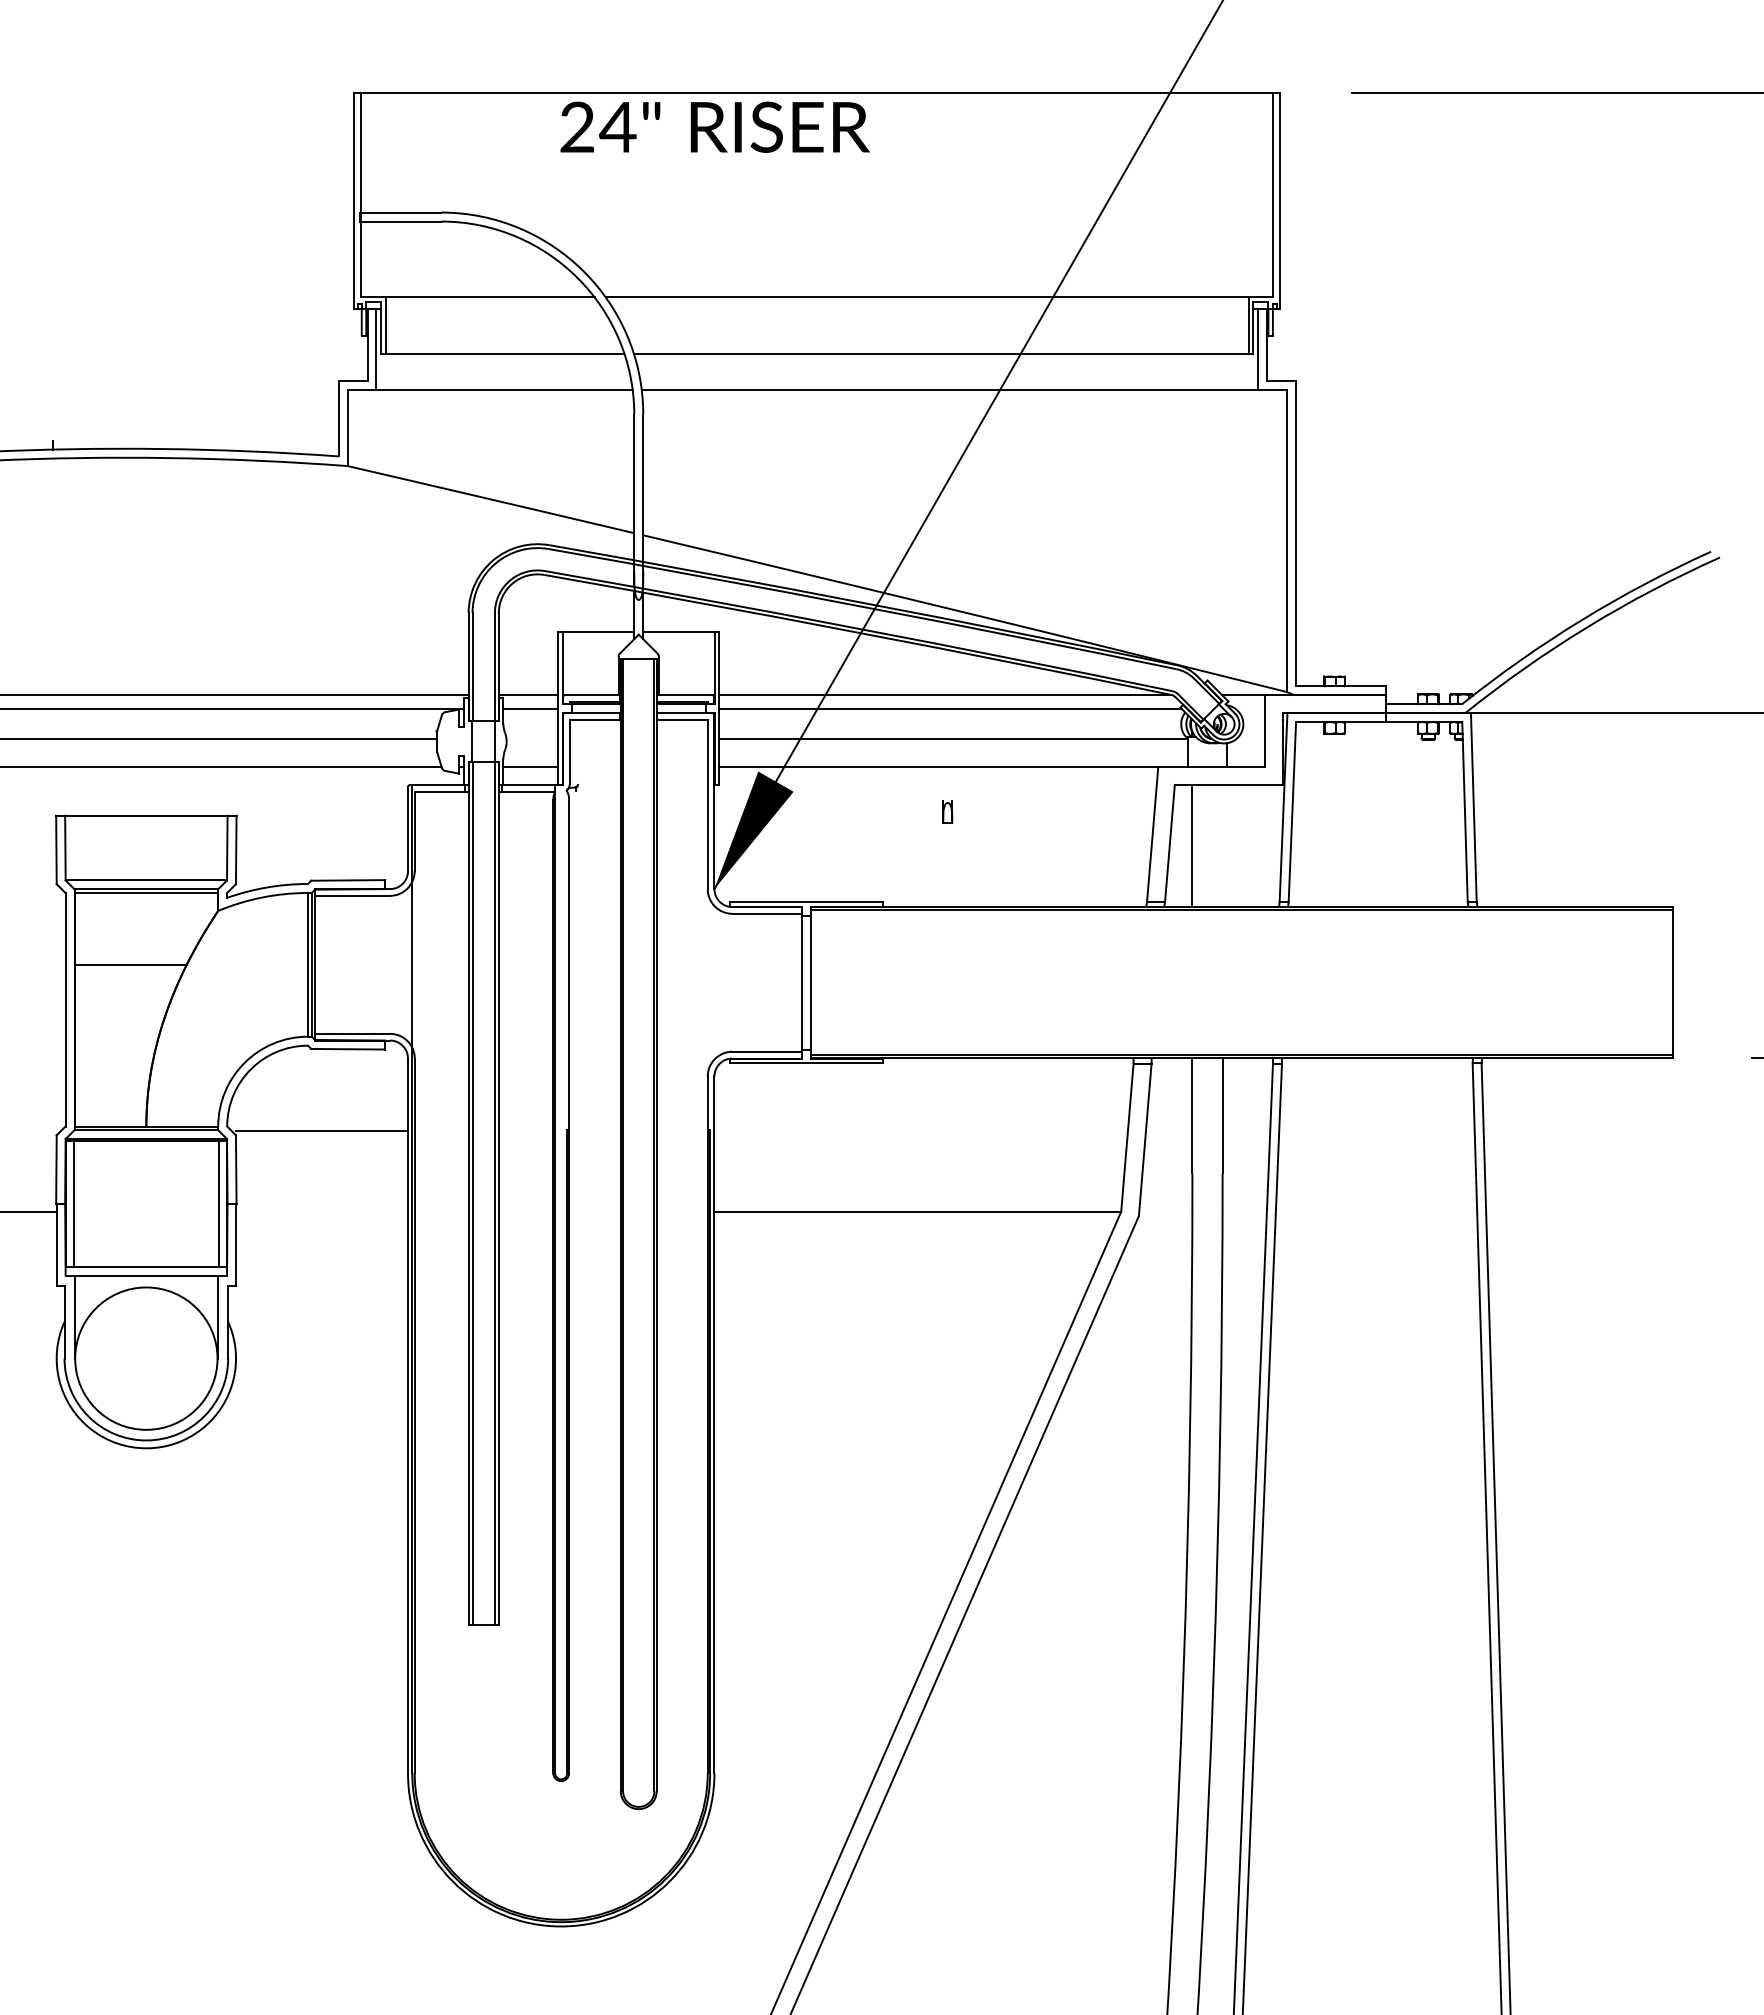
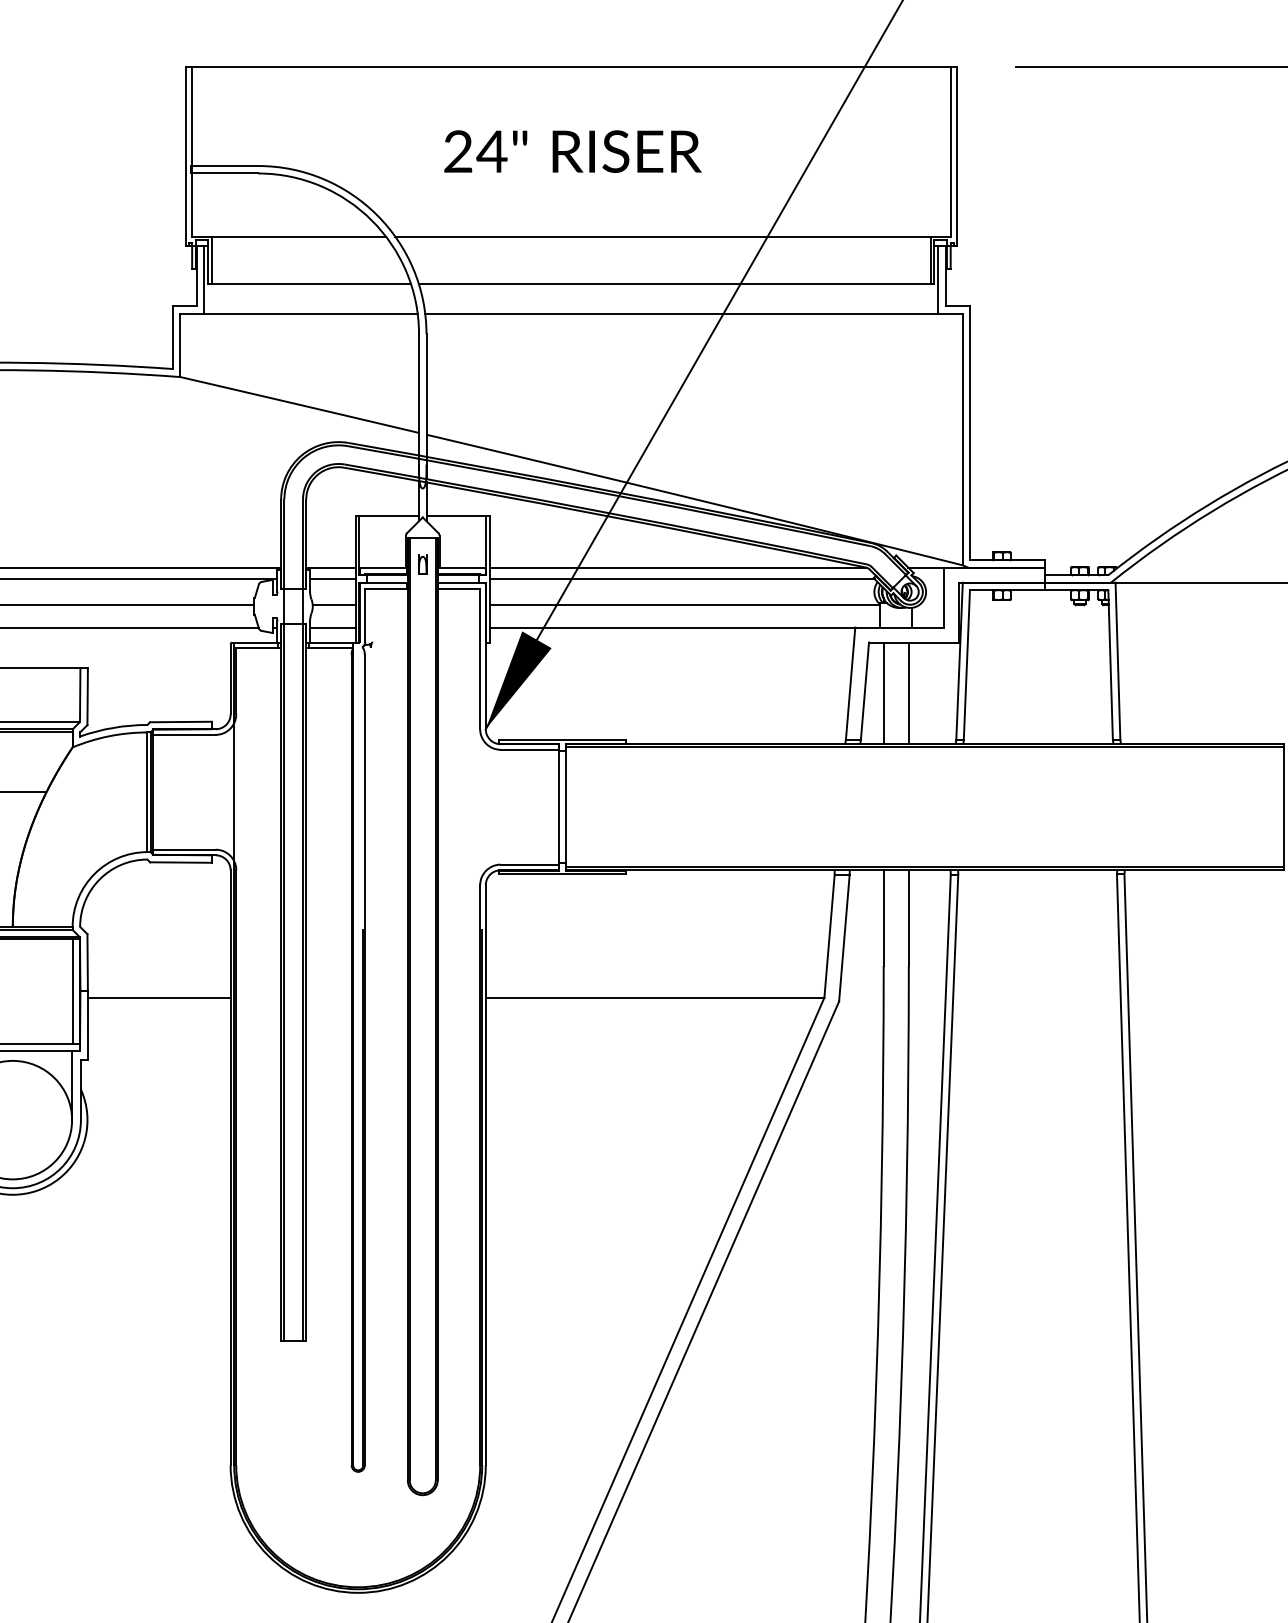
text: (714, 126) -> (572, 150), moved
line: (532, 739) -> (334, 604), added
part: (947, 811) -> (422, 563), moved
line: (1222, 845) -> (908, 692), added
line: (321, 1130) -> (158, 997), moved

